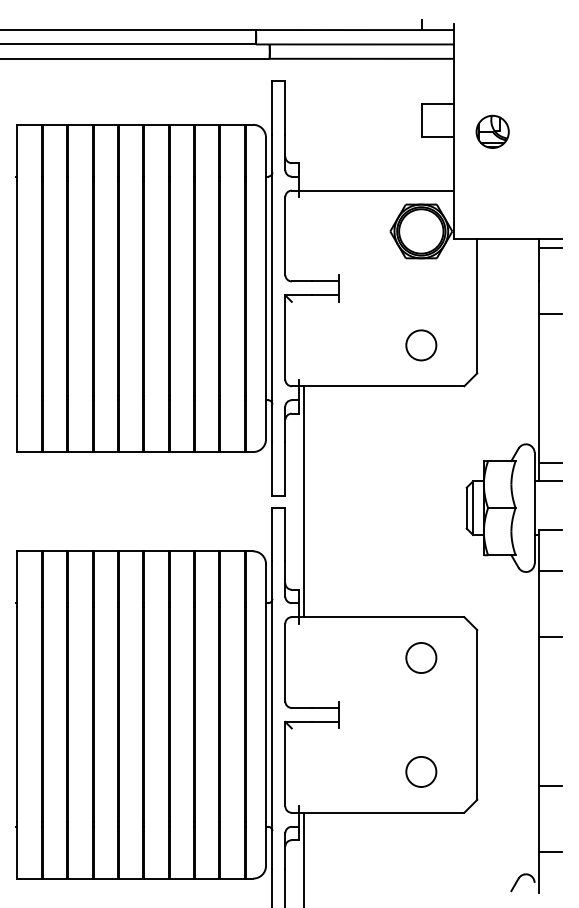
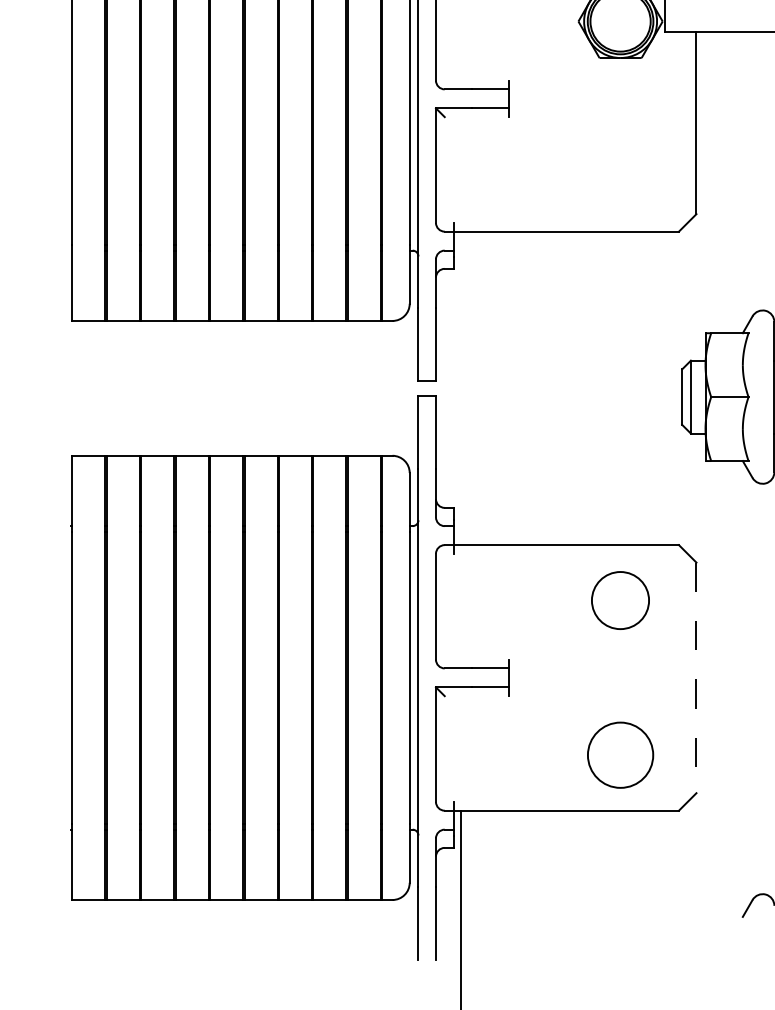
circle: (421, 345) -> (620, 176), removed
line: (303, 501) -> (460, 388), removed
circle: (421, 657) -> (620, 599), size x1.4
line: (477, 714) -> (696, 677), solid -> dashed
circle: (421, 771) -> (620, 754), size x1.6

